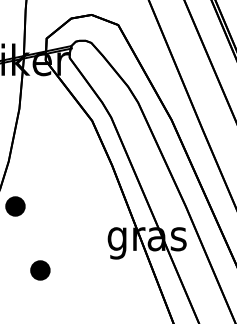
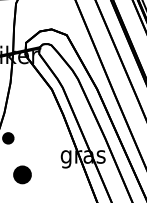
part: (40, 270) -> (22, 174), size x1.6

